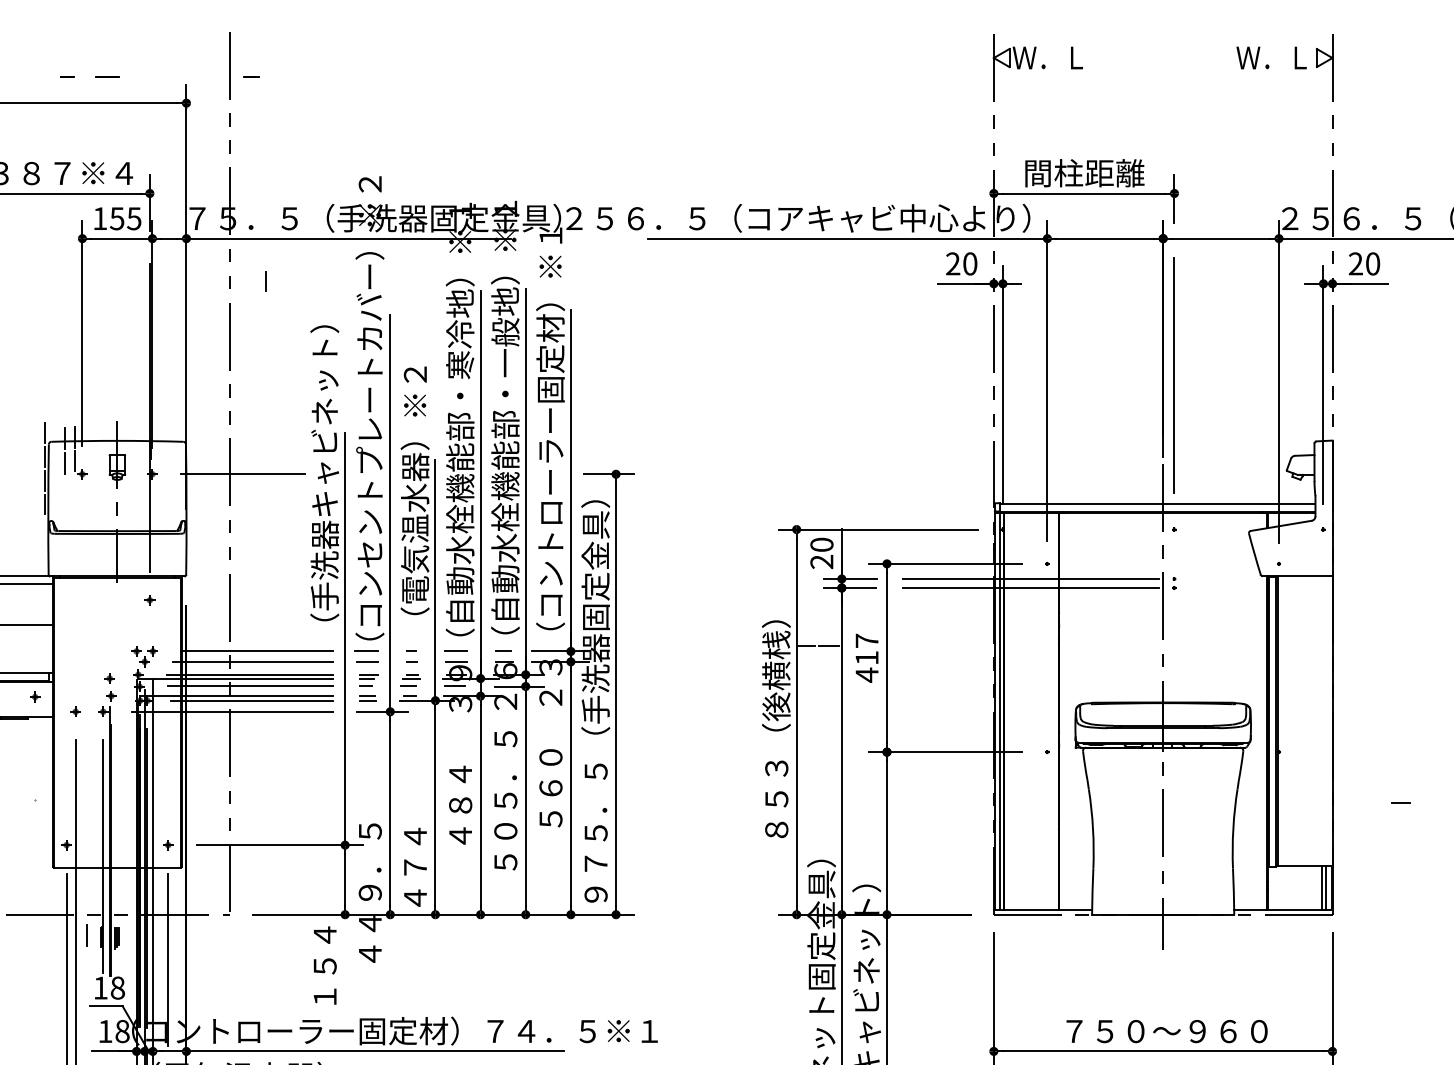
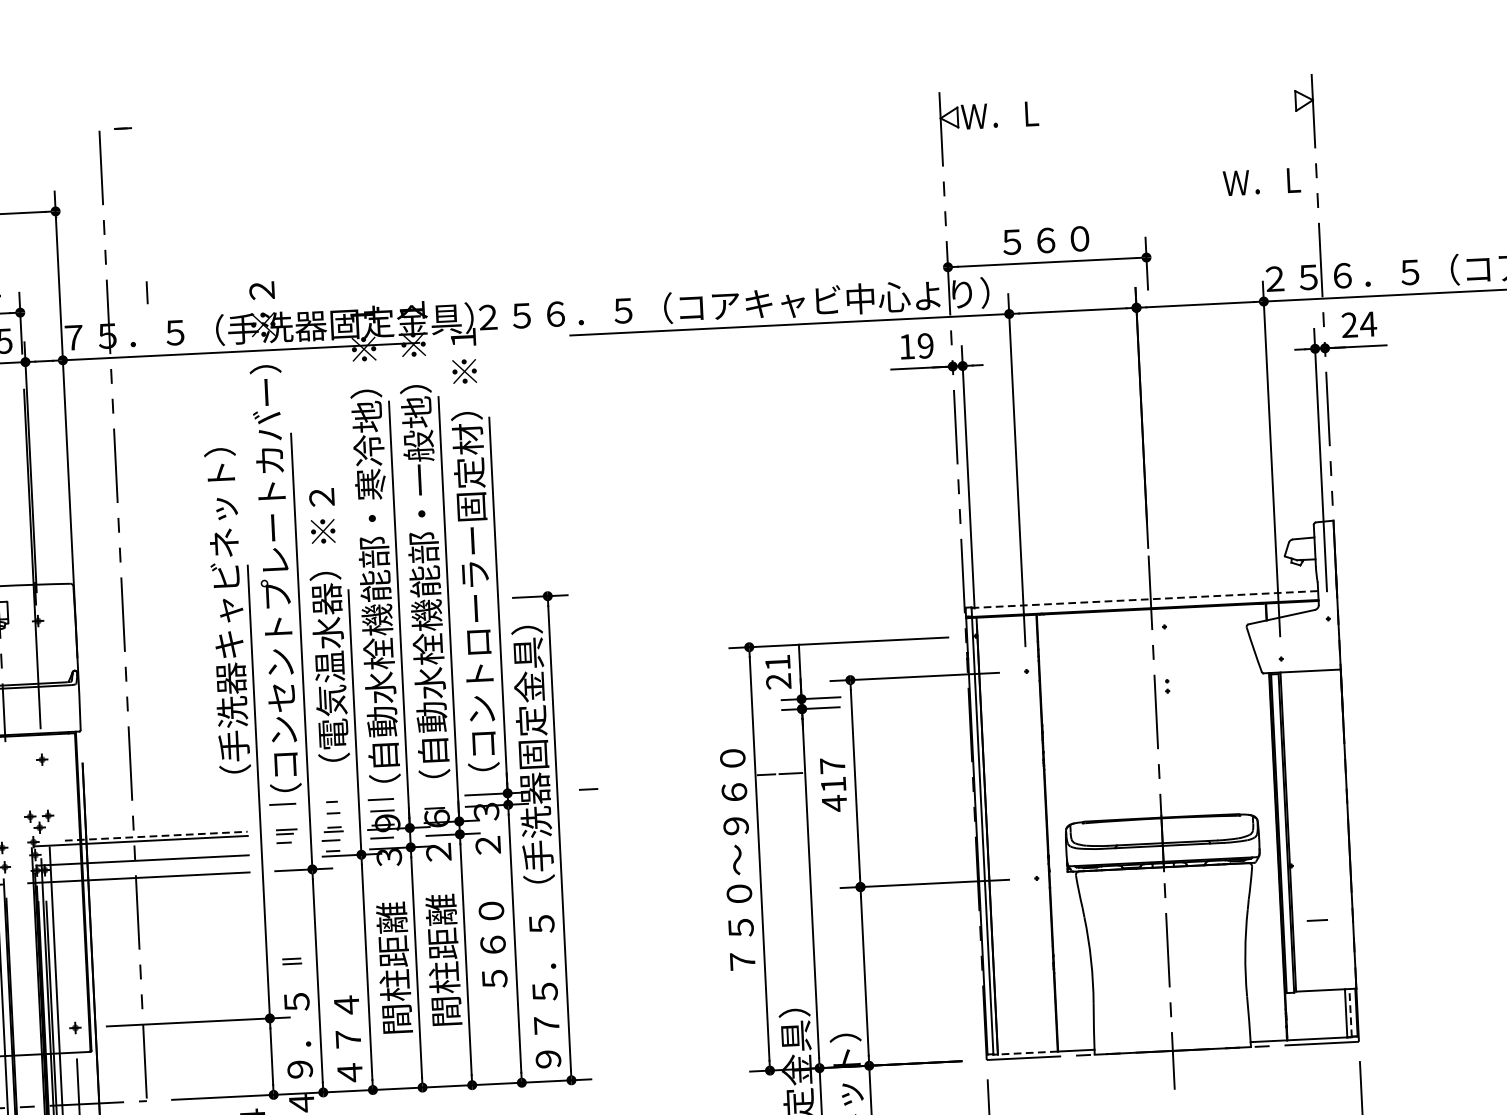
text: (1271, 57) -> (1261, 181), moved
line: (251, 76) -> (123, 127), moved
text: (1084, 173) -> (1046, 240), 間柱距離 -> ５６０
text: (961, 263) -> (916, 345), 20 -> 19
text: (1372, 263) -> (1367, 323), 20 -> 24
line: (265, 281) -> (146, 293), moved
line: (1174, 375) -> (1156, 457), removed
line: (242, 474) -> (137, 616), removed
line: (1157, 503) -> (1144, 599), solid -> dashed
text: (821, 544) -> (777, 662), 20 -> 21
line: (1030, 579) -> (1008, 689), removed
line: (1030, 588) -> (1009, 699), removed
line: (503, 650) -> (588, 788), moved
line: (257, 651) -> (163, 810), removed
line: (253, 661) -> (159, 821), removed
line: (367, 661) -> (284, 815), removed
line: (250, 674) -> (156, 835), solid -> dashed
line: (250, 686) -> (157, 849), removed
part: (367, 698) -> (291, 961), moved
line: (251, 700) -> (159, 864), removed
text: (776, 729) -> (737, 868), ８５３（後横桟） -> ７５０～９６０
text: (505, 800) -> (443, 960), ５０５．５ -> 間柱距離
line: (1400, 802) -> (1316, 920), moved
text: (460, 804) -> (394, 967), ４８４ -> 間柱距離
line: (1326, 888) -> (1350, 1013), solid -> dashed
line: (1030, 910) -> (1026, 1053), solid -> dashed

